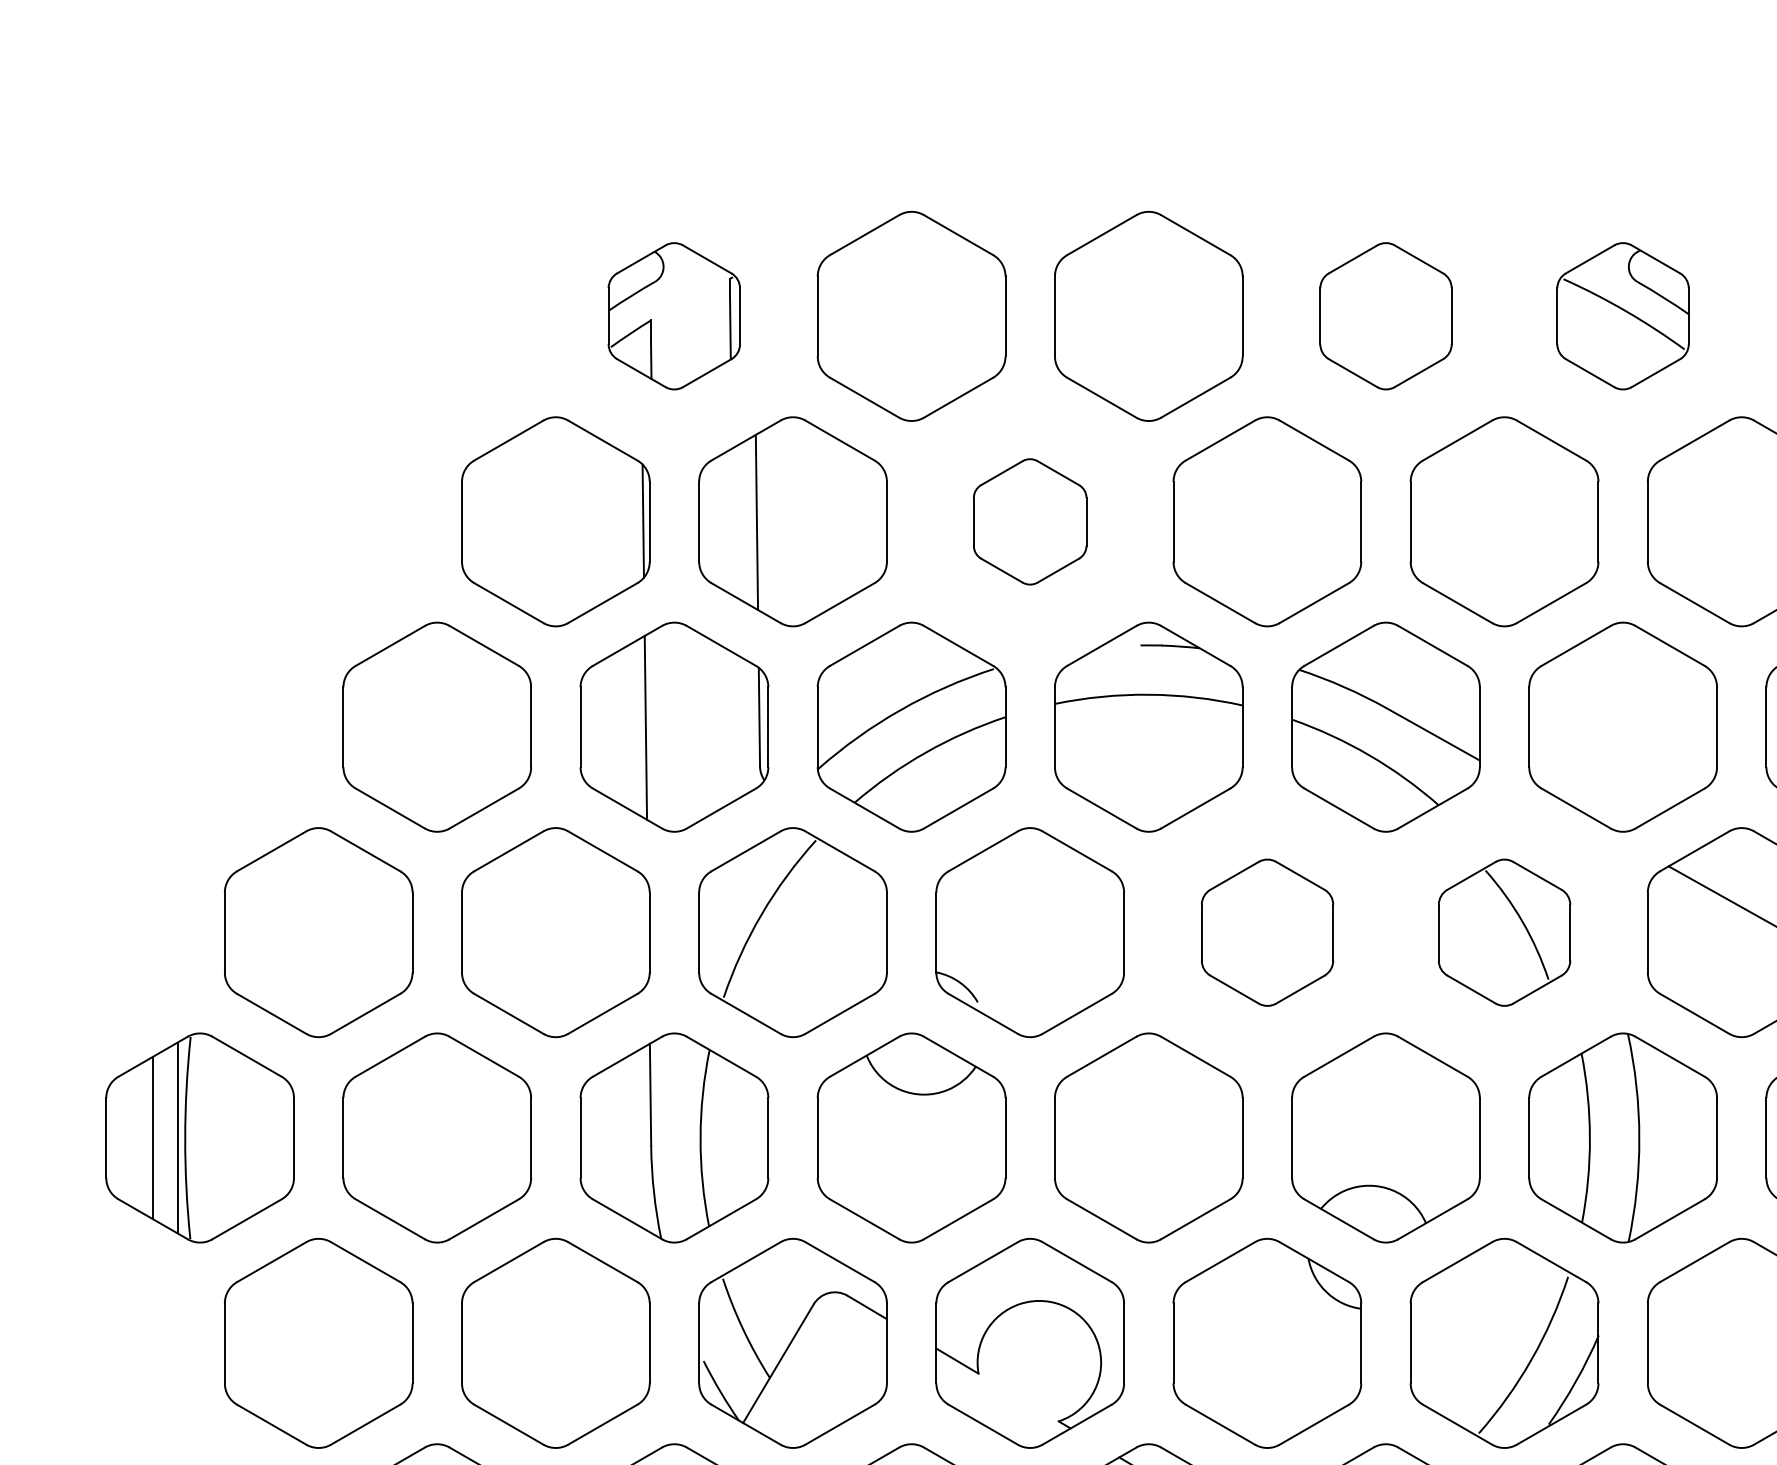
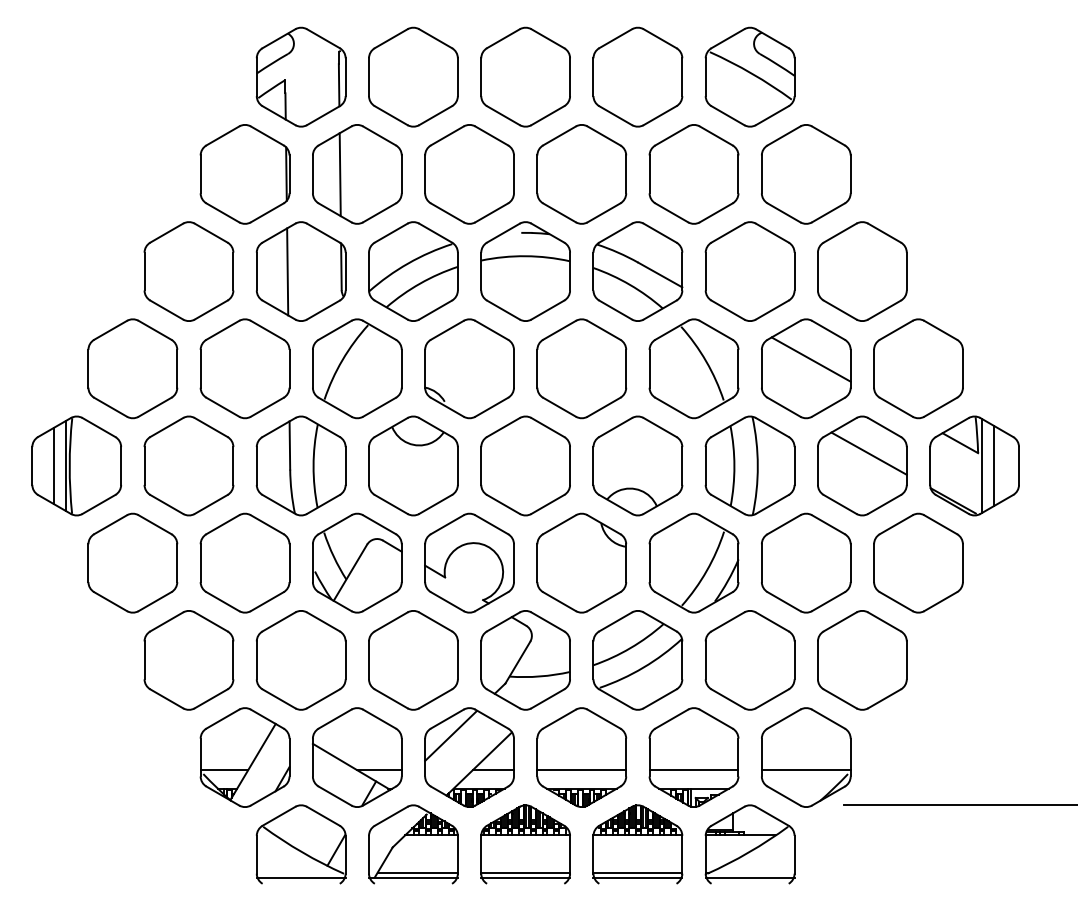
part: (672, 314) -> (300, 76), size x1.43
part: (1385, 314) -> (637, 76), size x1.43
part: (1621, 314) -> (749, 76), size x1.43
part: (1030, 522) -> (469, 174), size x1.67
part: (1266, 931) -> (581, 368), size x1.43
part: (1503, 931) -> (693, 368), size x1.43

